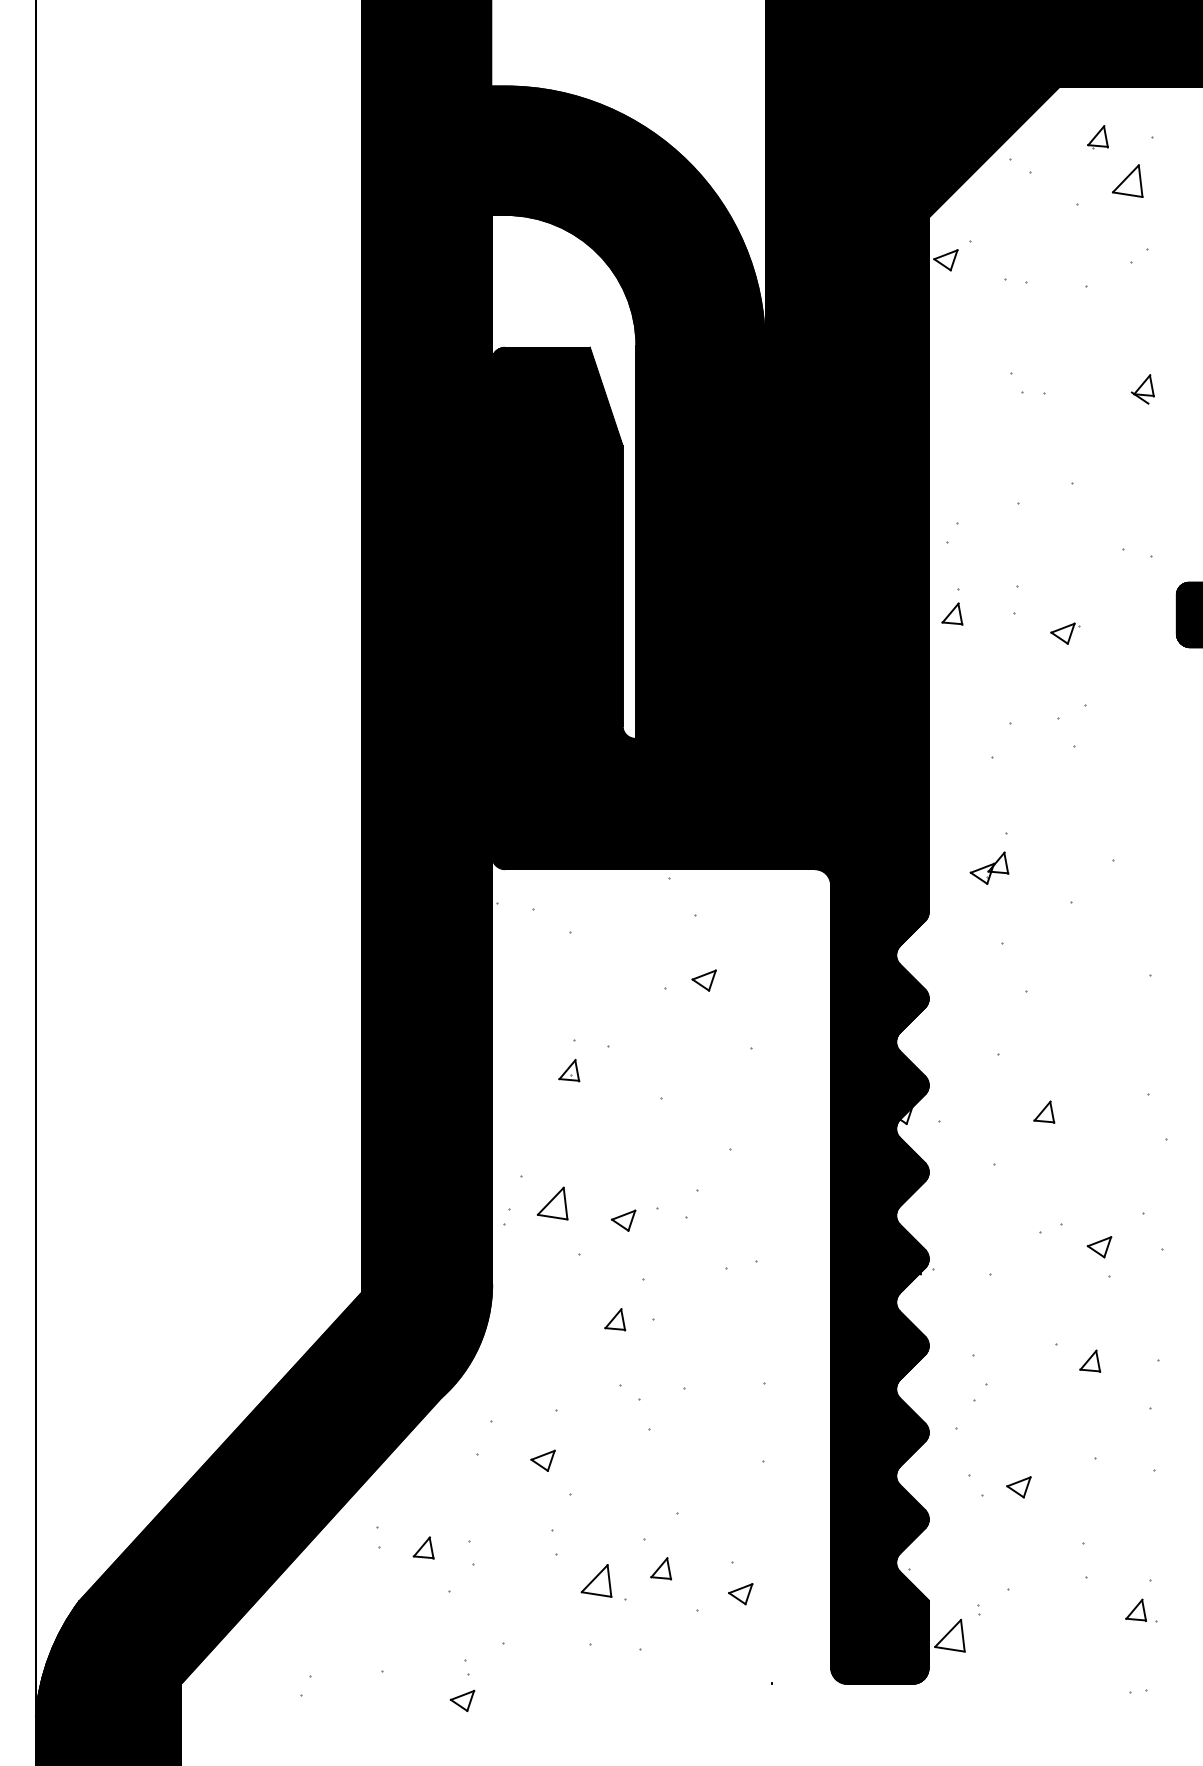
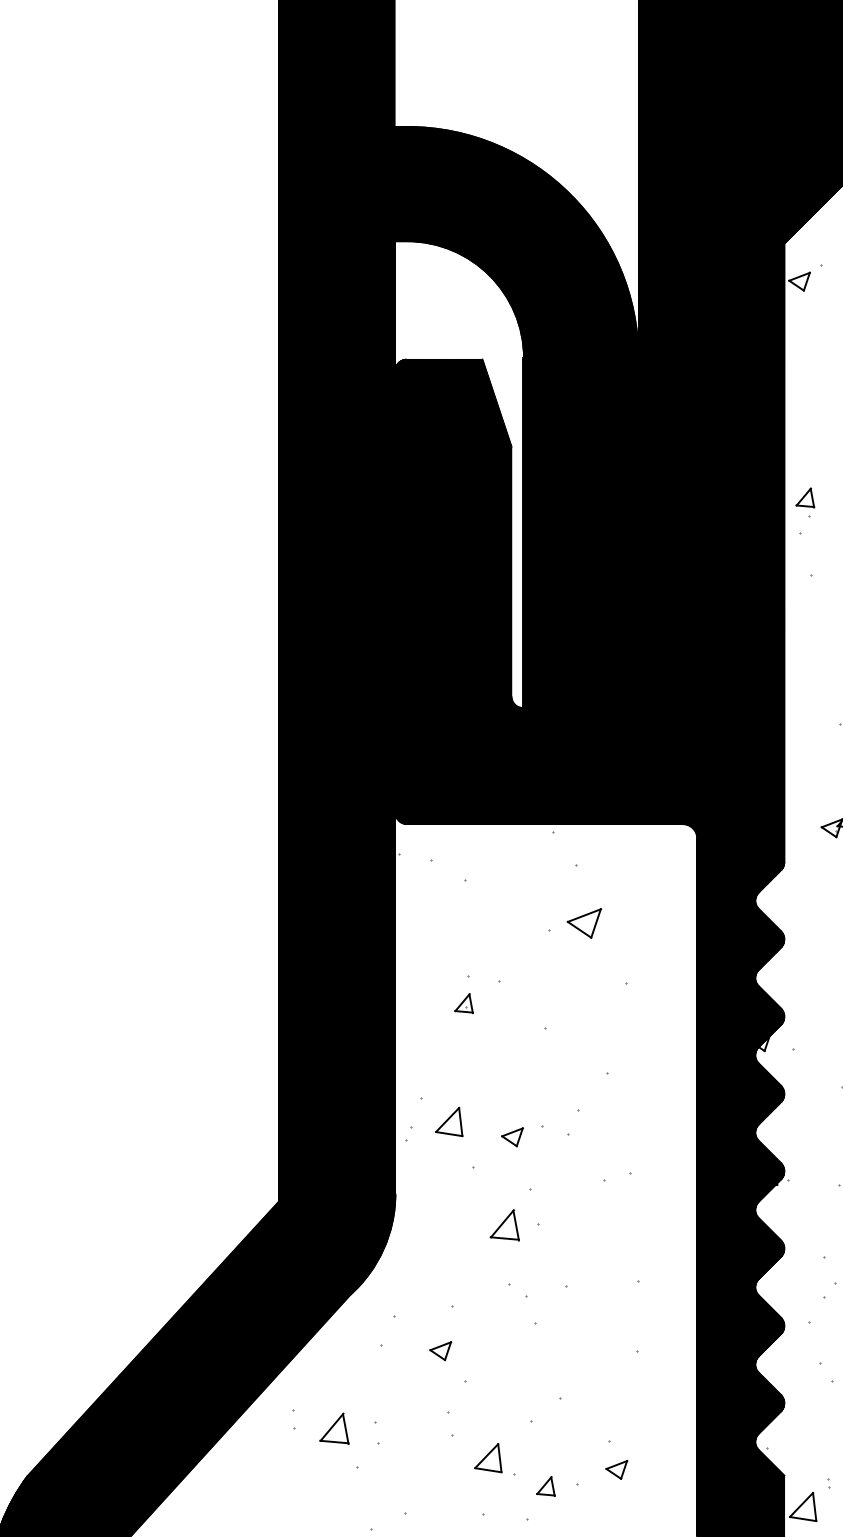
part: (952, 613) -> (805, 497), moved
part: (703, 980) -> (583, 923), size x1.6
part: (615, 1319) -> (505, 1225), size x1.6
part: (423, 1547) -> (334, 1428), size x1.6
part: (660, 1568) -> (545, 1486), moved

